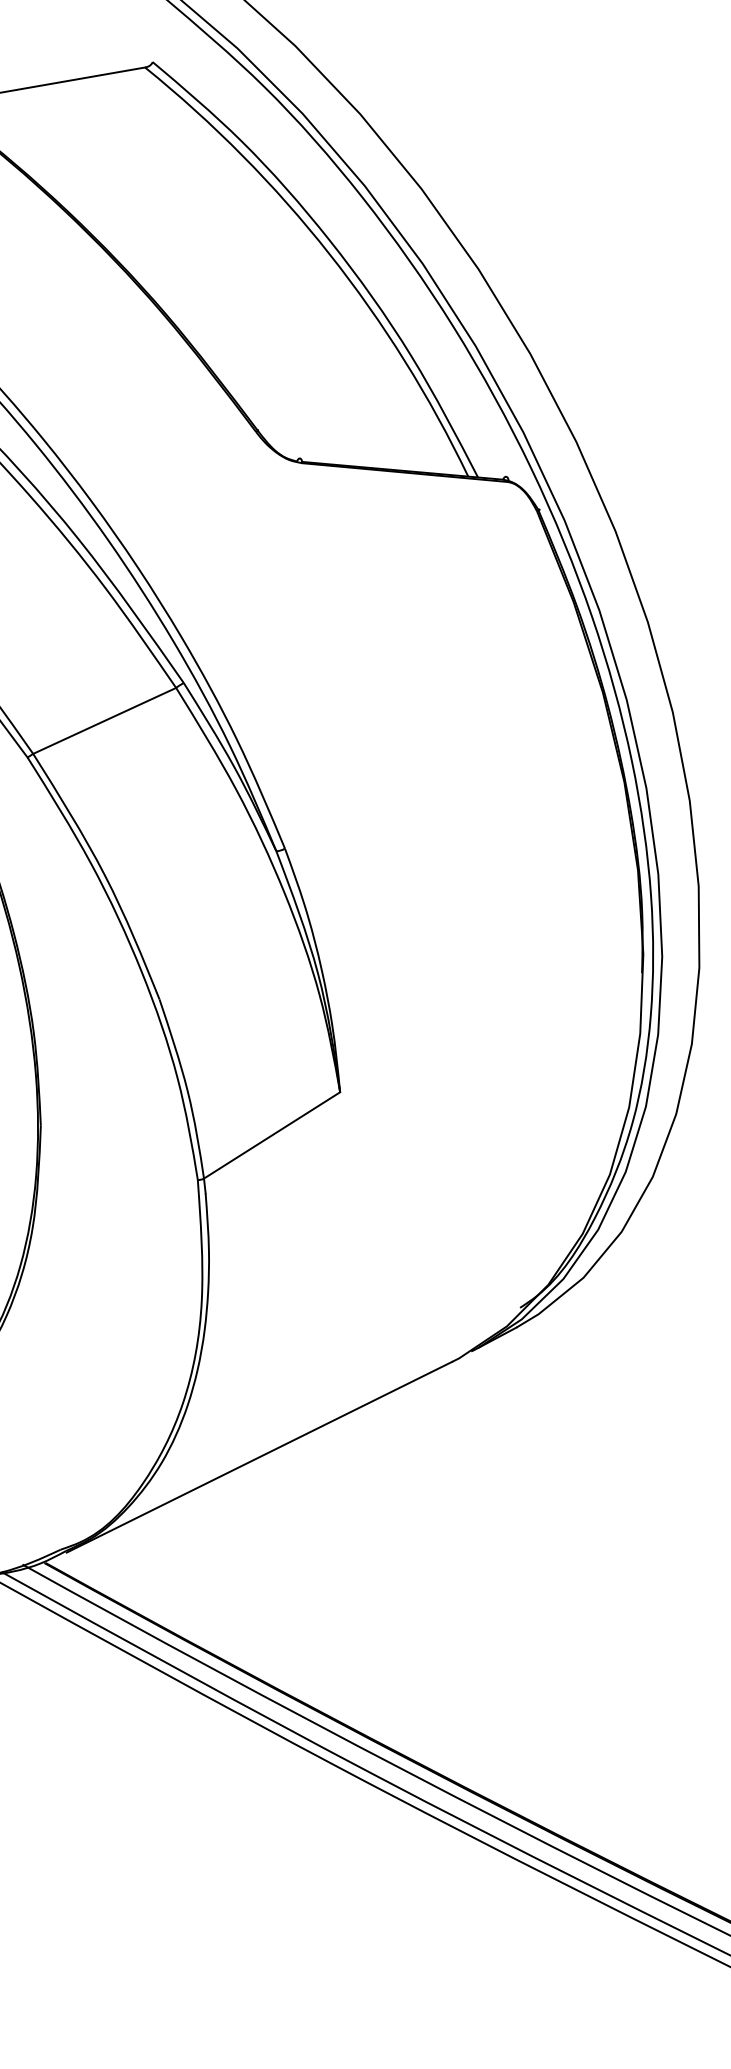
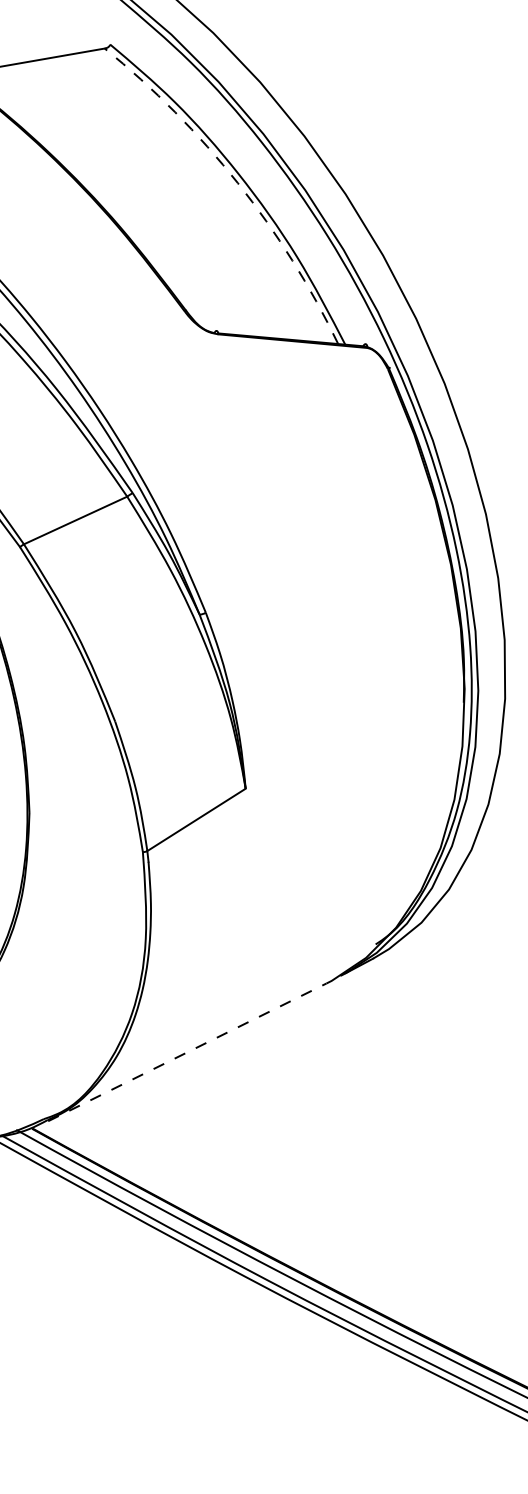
arc: (329, 253) -> (237, 182), solid -> dashed
line: (259, 1457) -> (187, 1052), solid -> dashed

